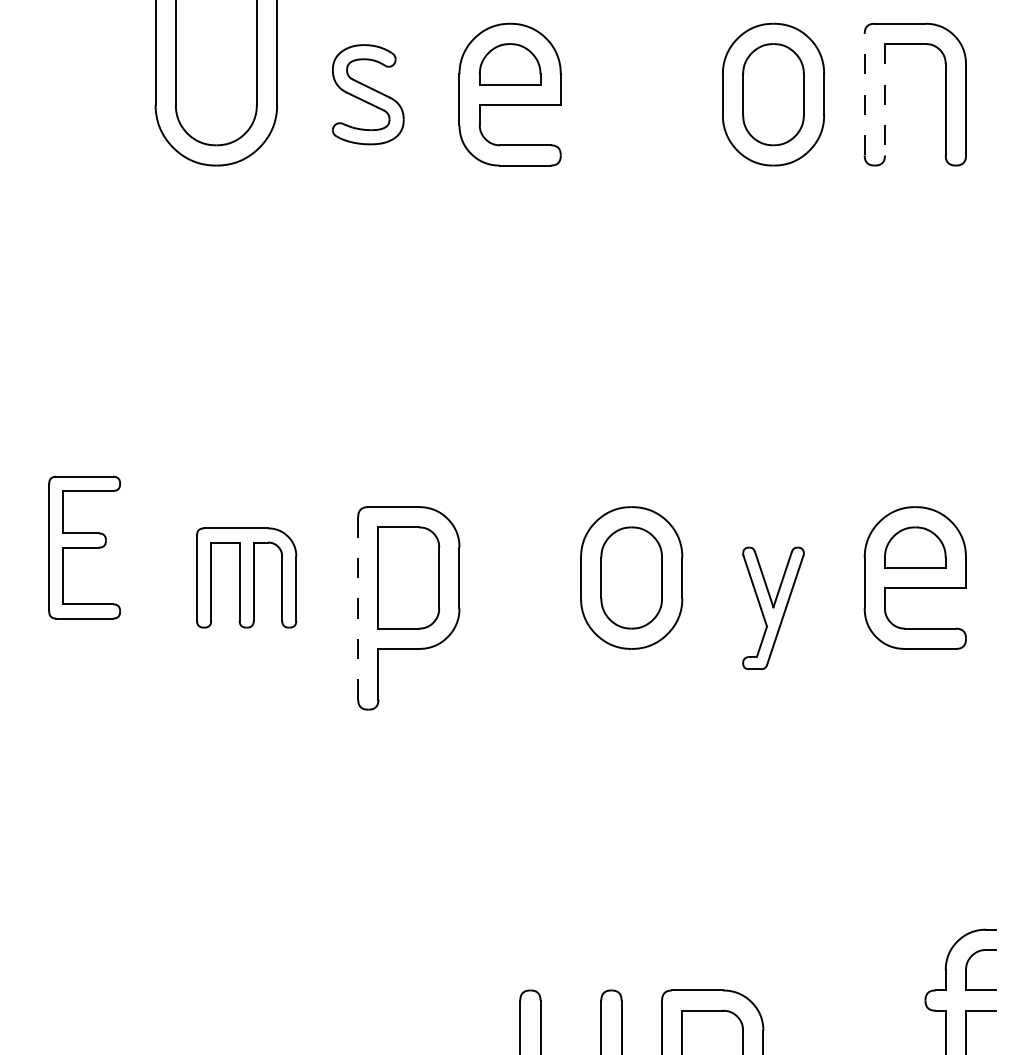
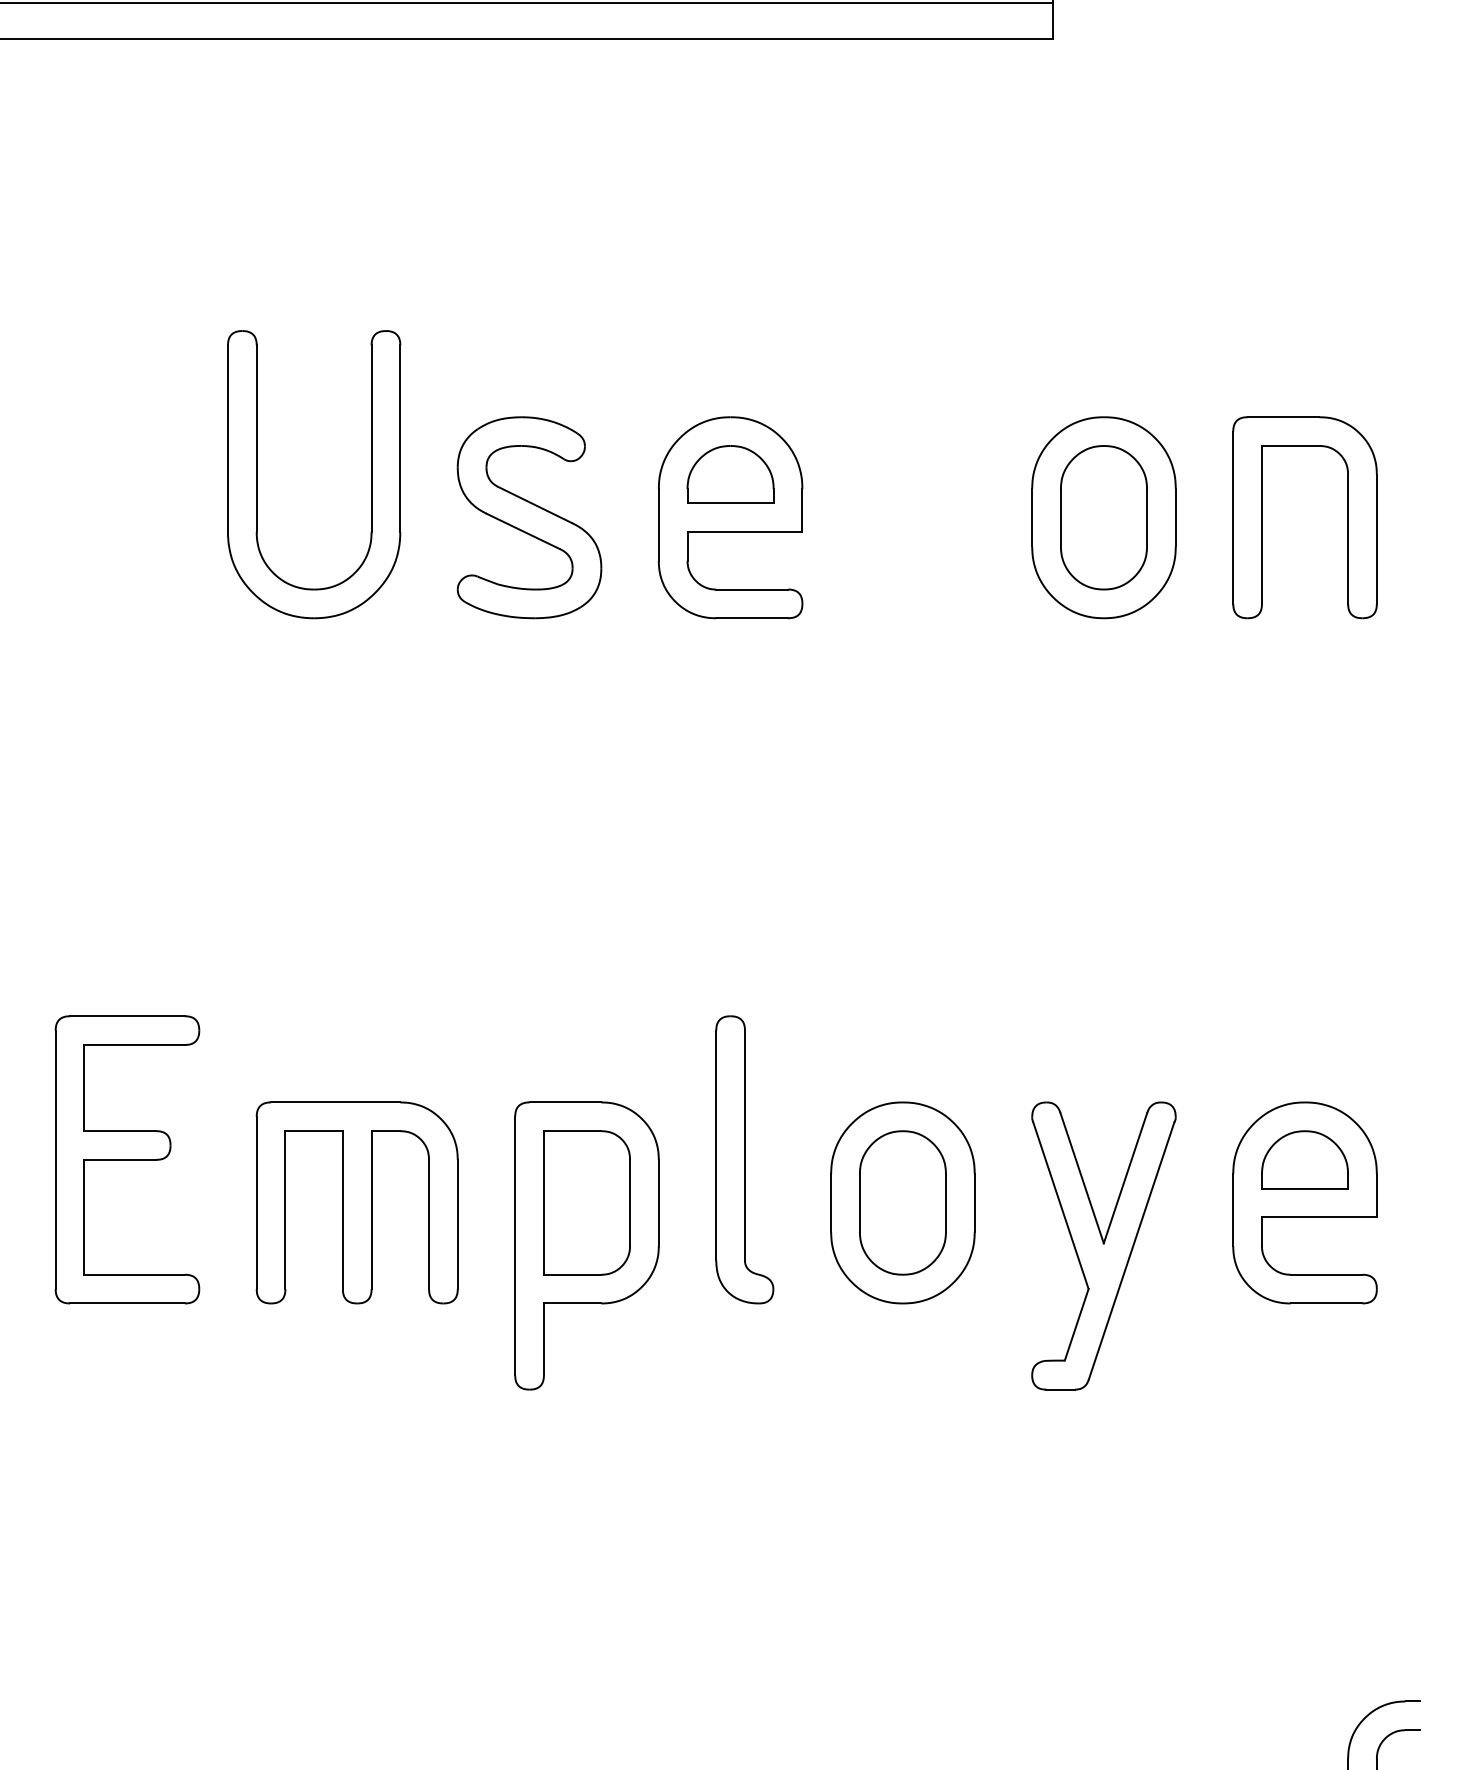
part: (368, 94) -> (529, 517), size x1.43
line: (864, 94) -> (1233, 517), dashed -> solid
line: (884, 99) -> (1261, 524), dashed -> solid
part: (84, 547) -> (127, 1159), size x1.43
part: (519, 547) -> (744, 1159), added
part: (246, 577) -> (356, 1202), size x1.43
line: (358, 608) -> (515, 1245), dashed -> solid
part: (773, 608) -> (1103, 1245), size x1.67

